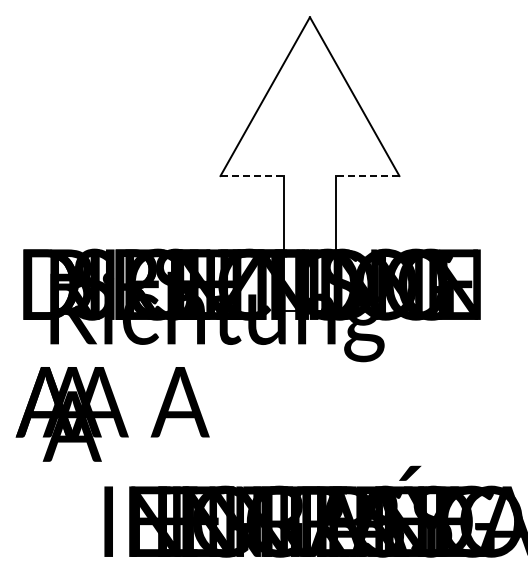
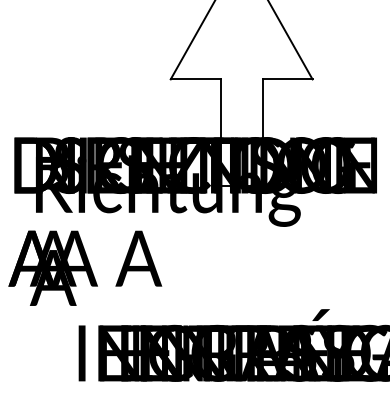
line: (252, 176) -> (196, 79), dashed -> solid
line: (367, 176) -> (287, 79), dashed -> solid

